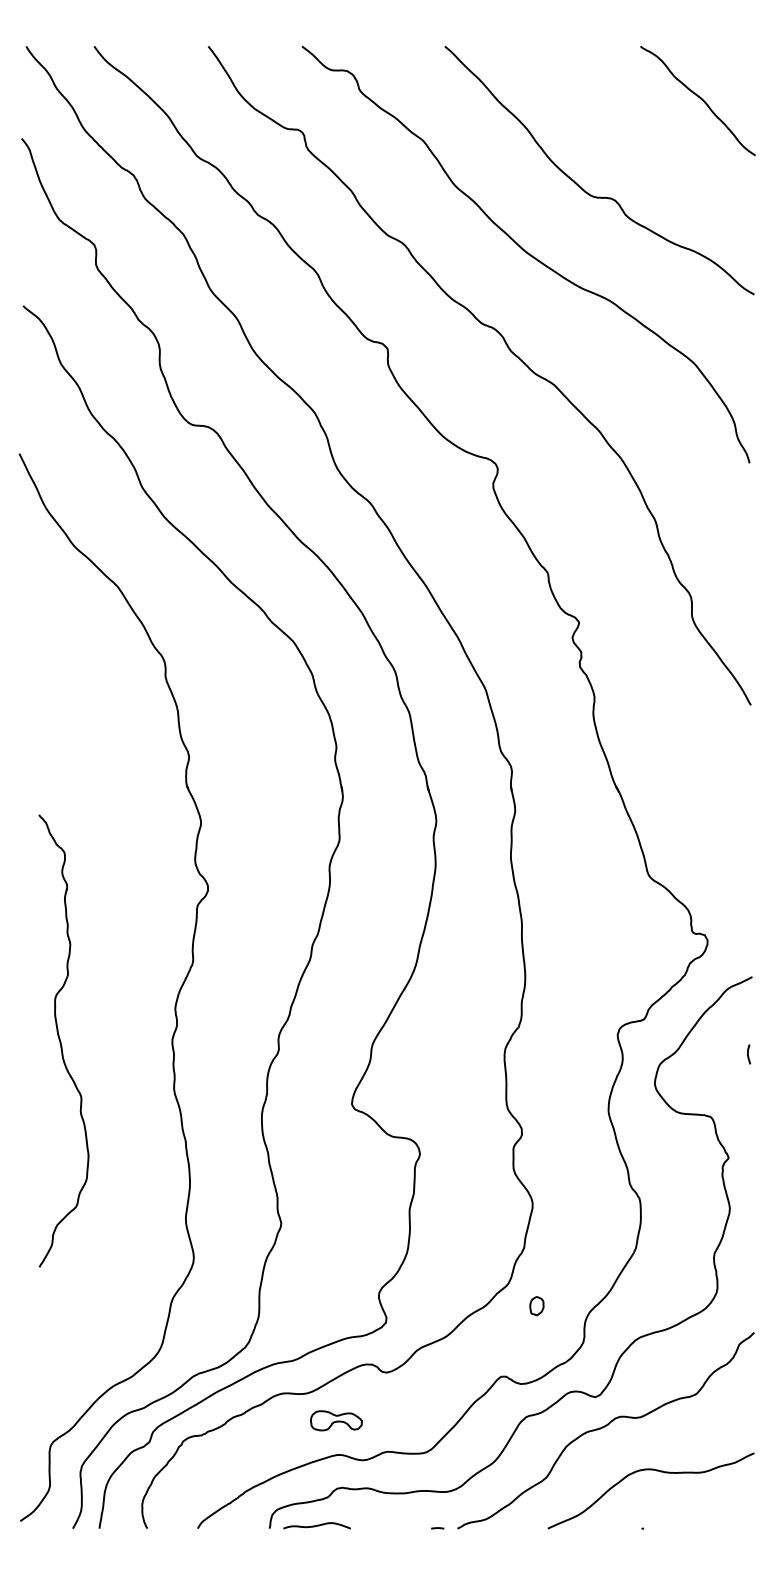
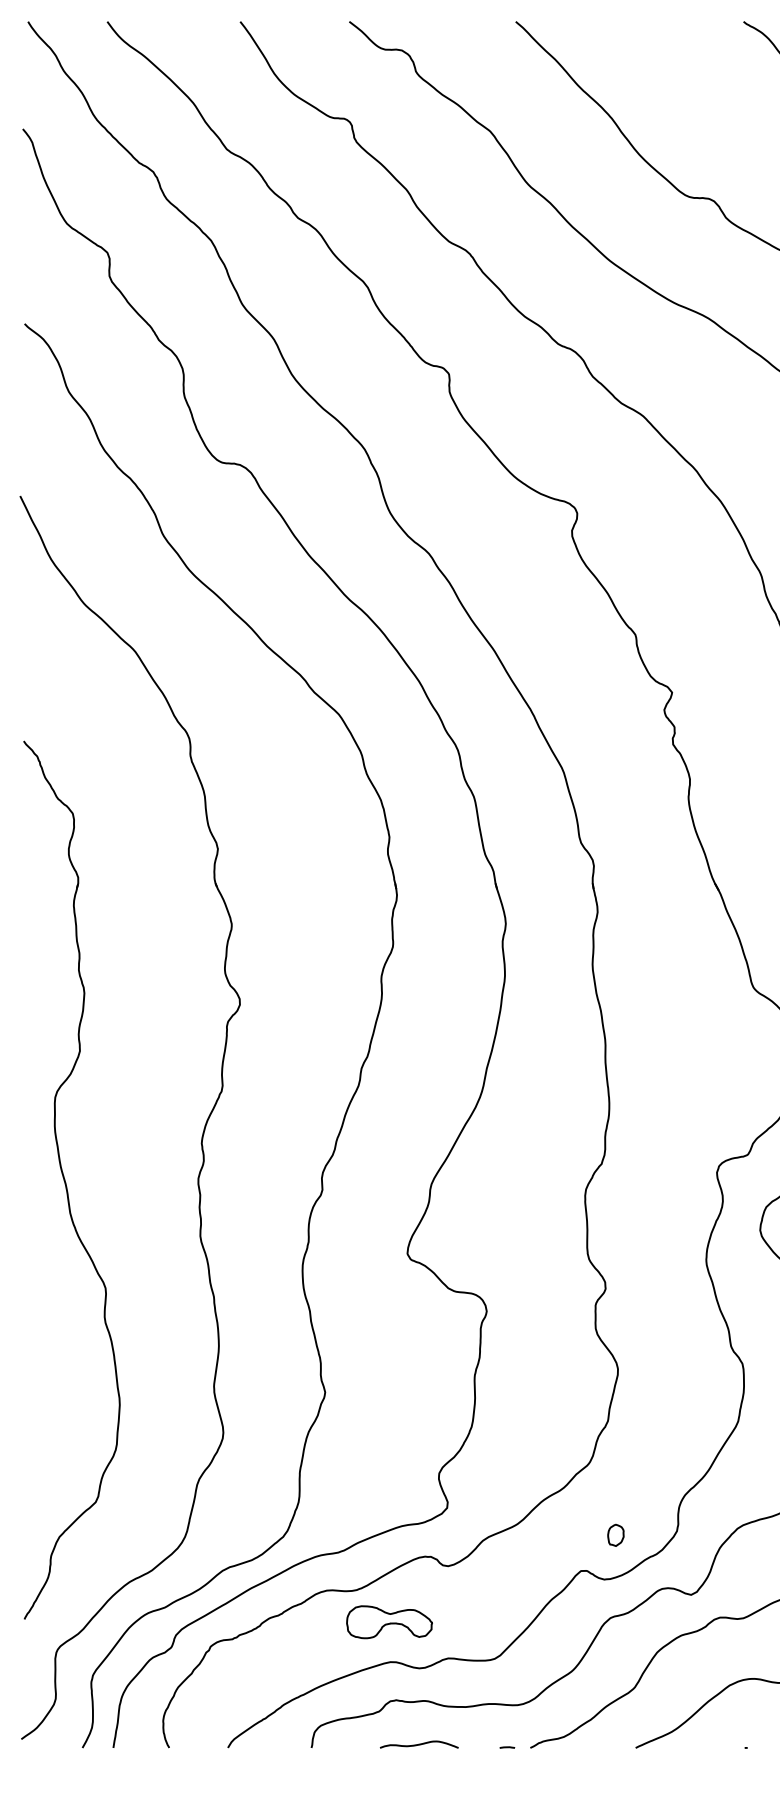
part: (63, 1040) -> (71, 1179), size x1.67
part: (536, 1306) -> (615, 1535), moved
part: (336, 1420) -> (389, 1621), size x1.43
curve: (316, 1525) -> (418, 1744), moved

